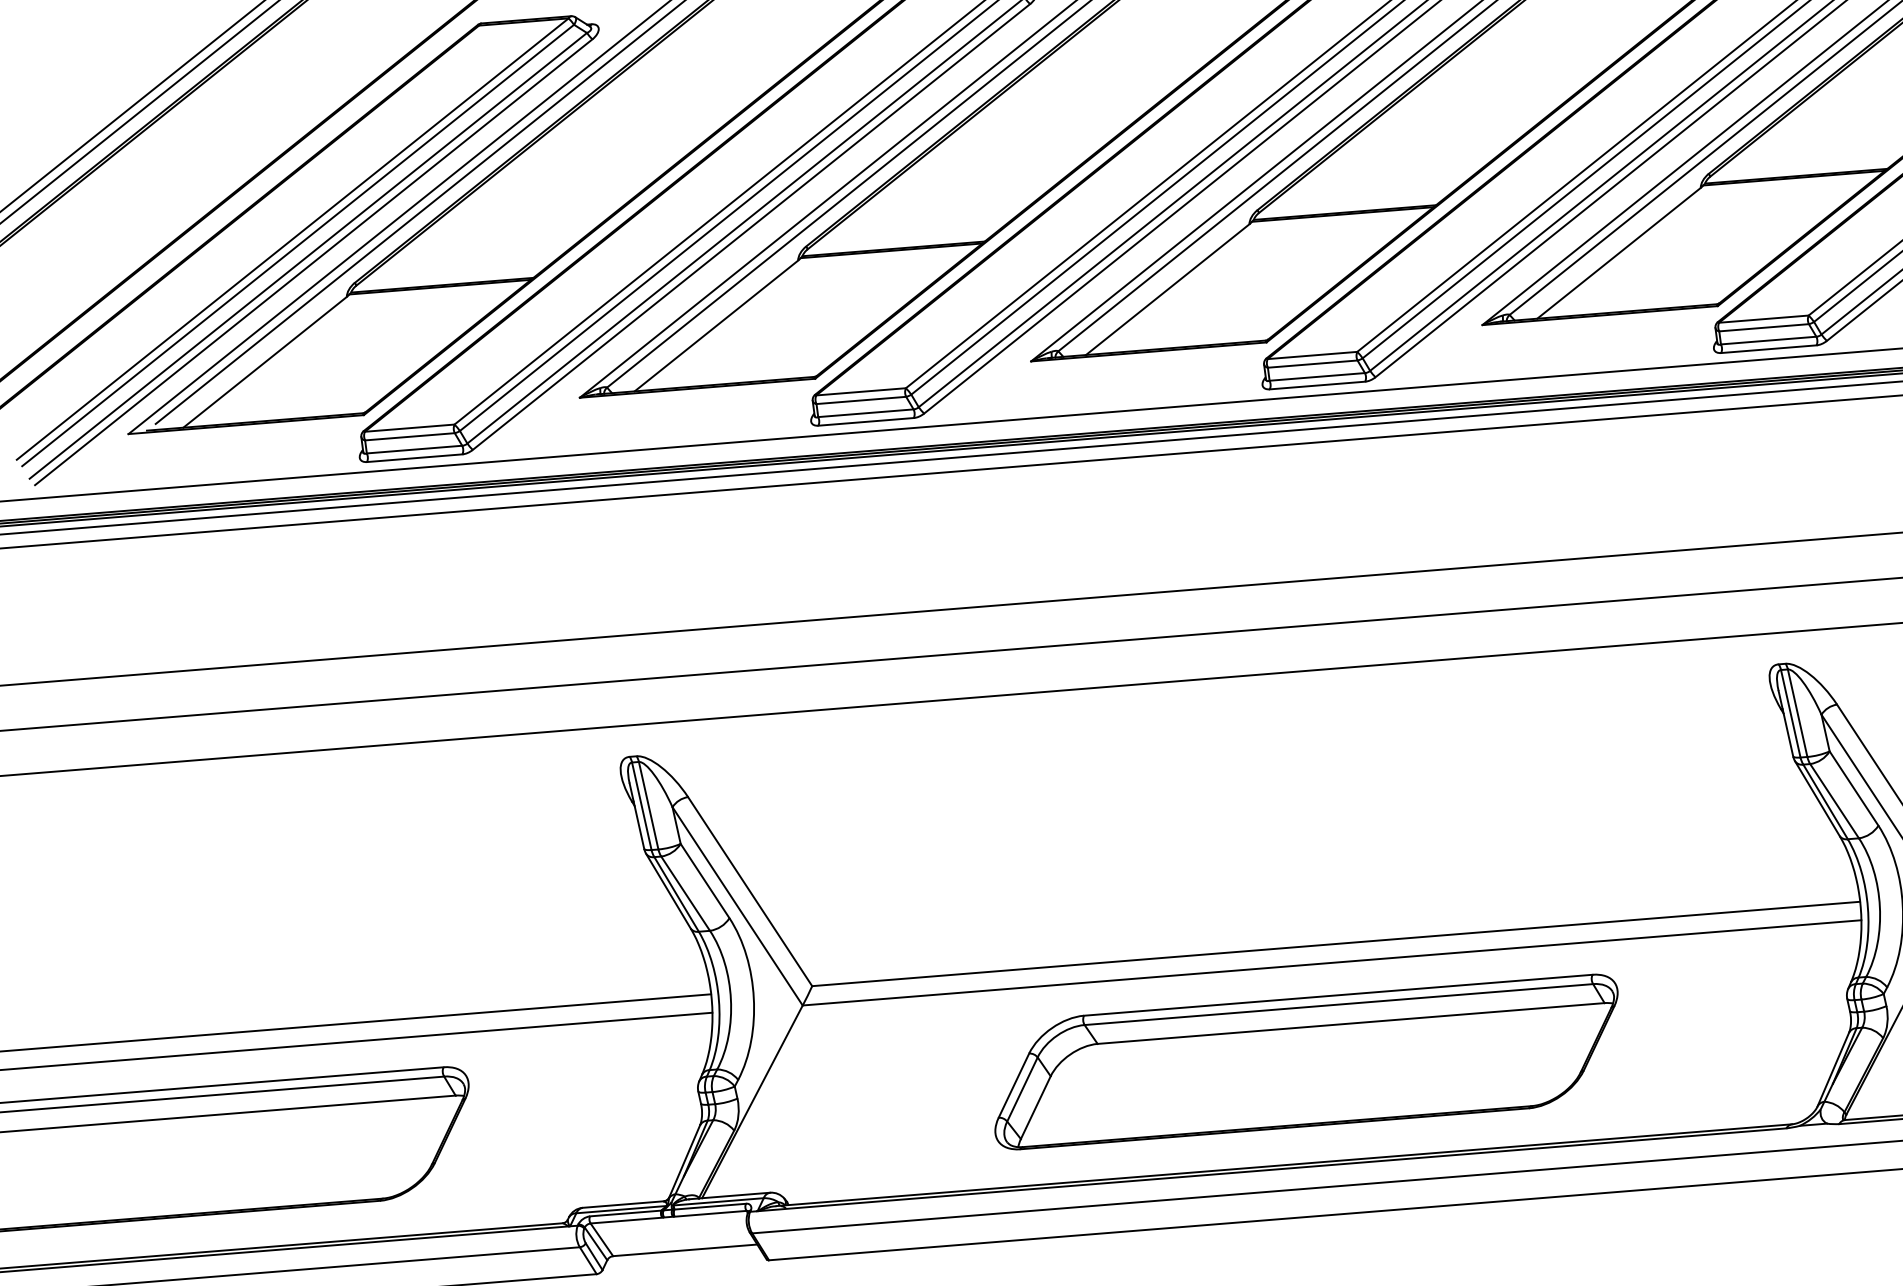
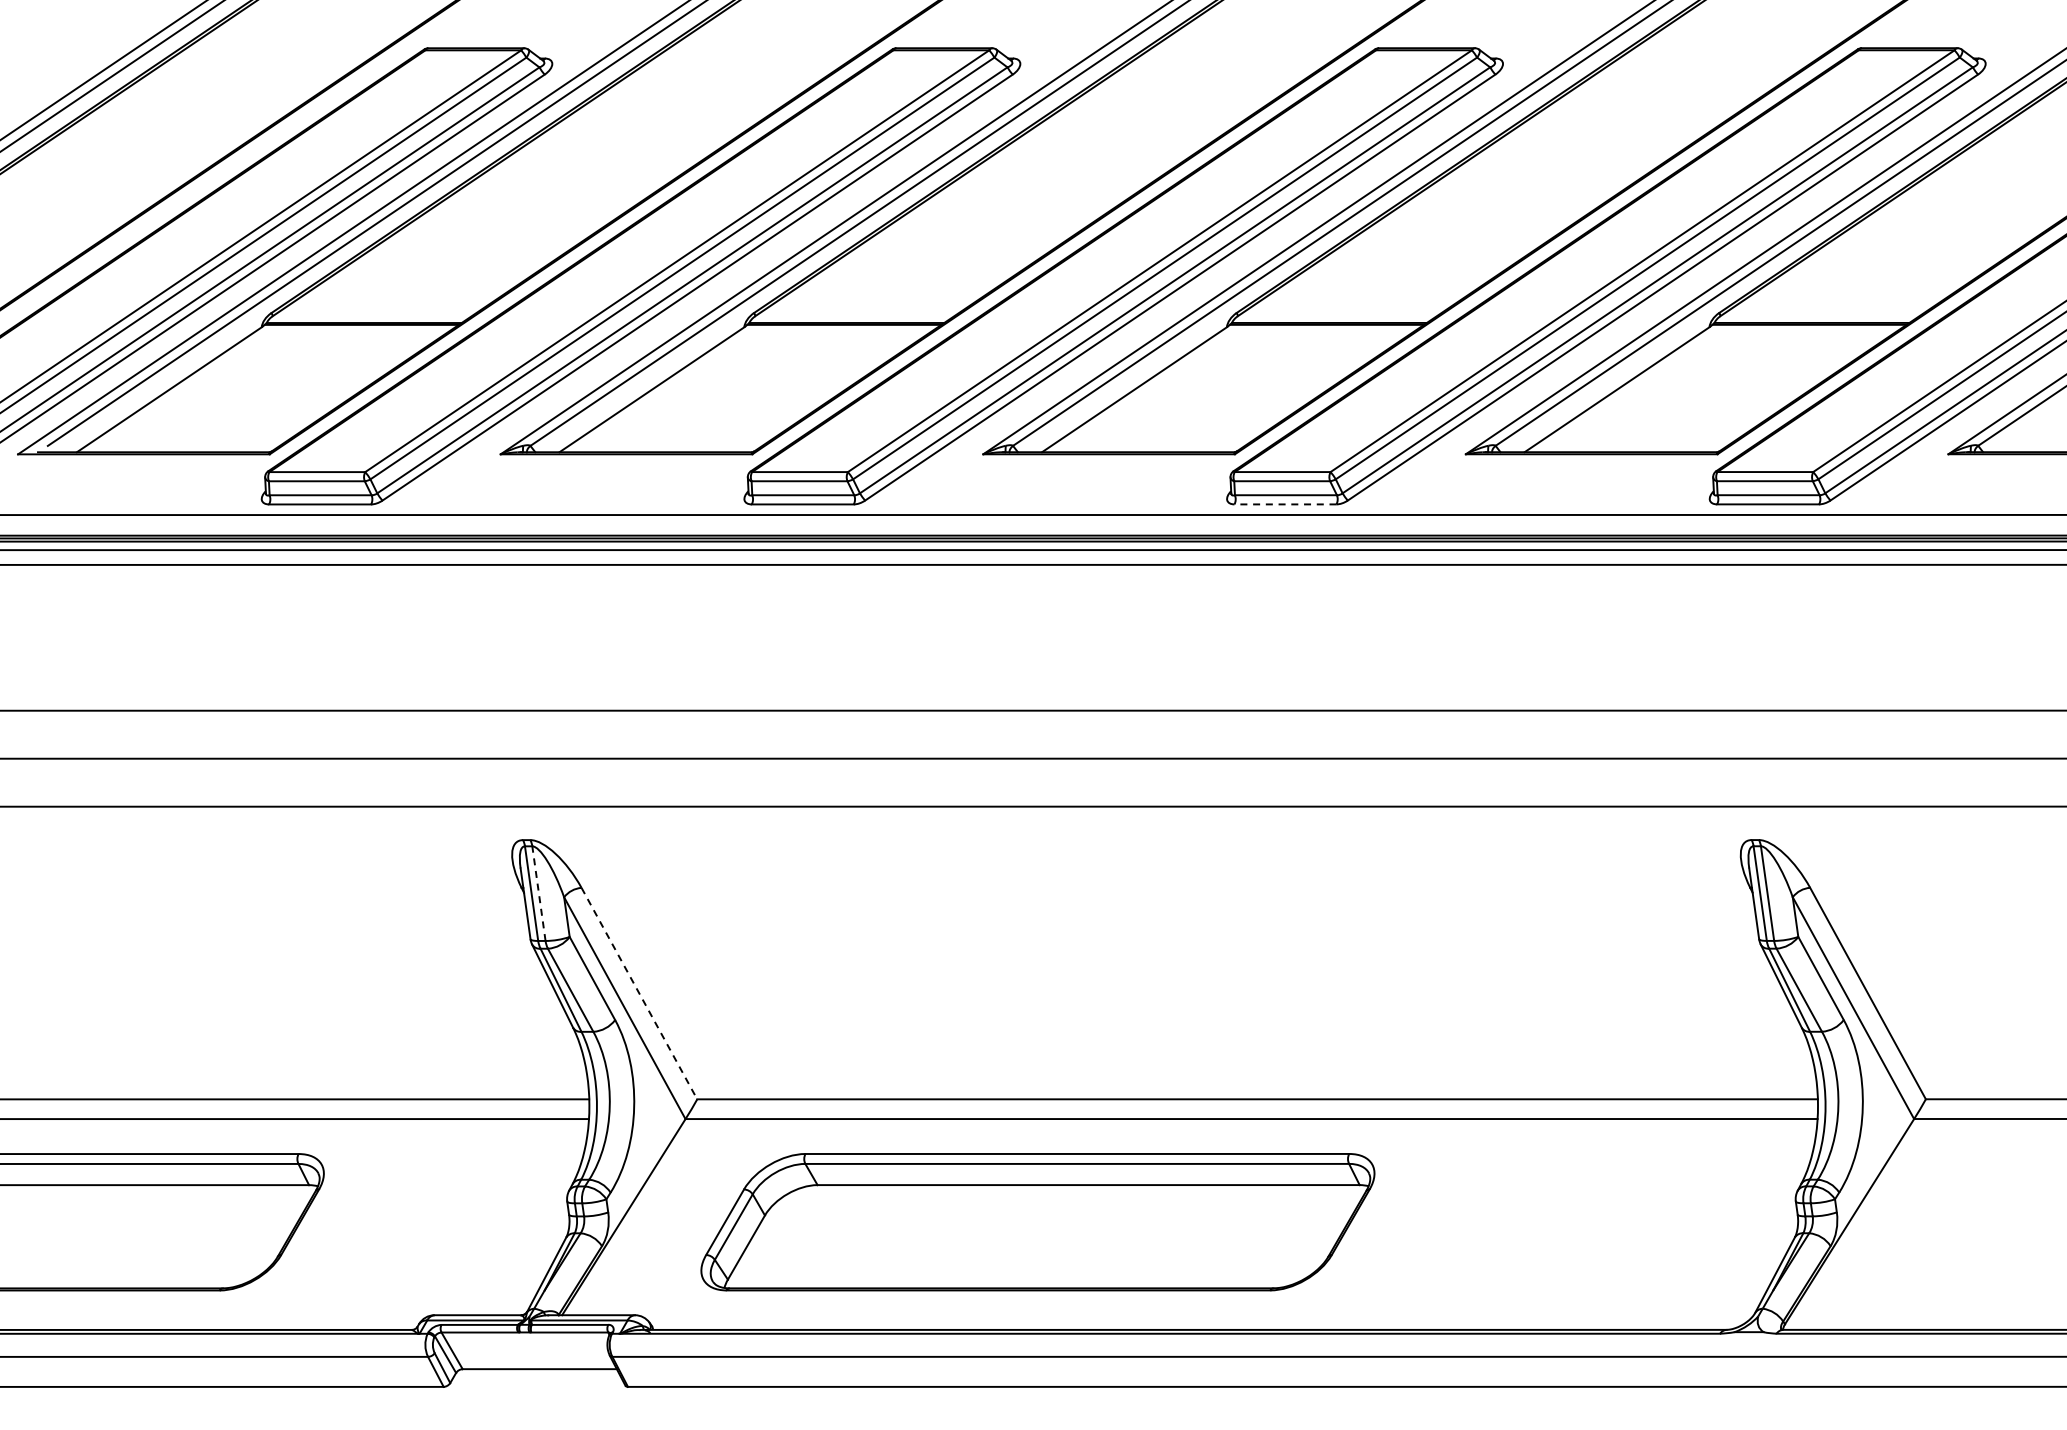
line: (1317, 385) -> (1285, 504), solid -> dashed
line: (648, 805) -> (538, 893), solid -> dashed
line: (750, 891) -> (639, 993), solid -> dashed
part: (1306, 1062) -> (1037, 1222), moved

